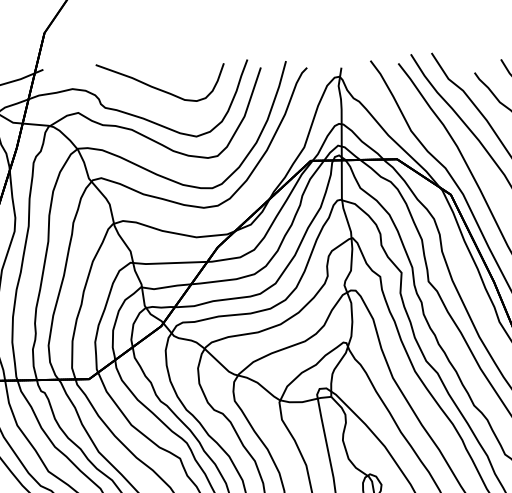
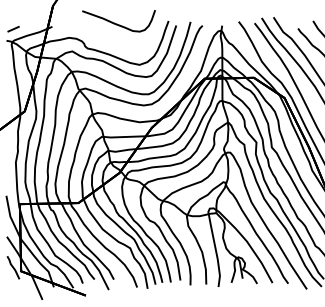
curve: (157, 86) -> (117, 23), moved

